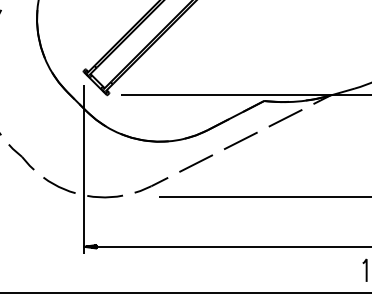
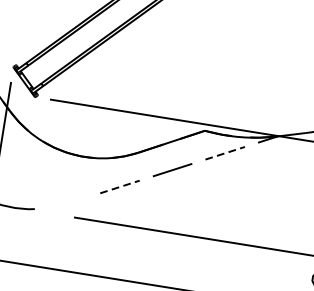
line: (285, 118) -> (225, 153), solid -> dashed
line: (196, 163) -> (120, 186), solid -> dashed
part: (151, 185) -> (67, 203), removed

